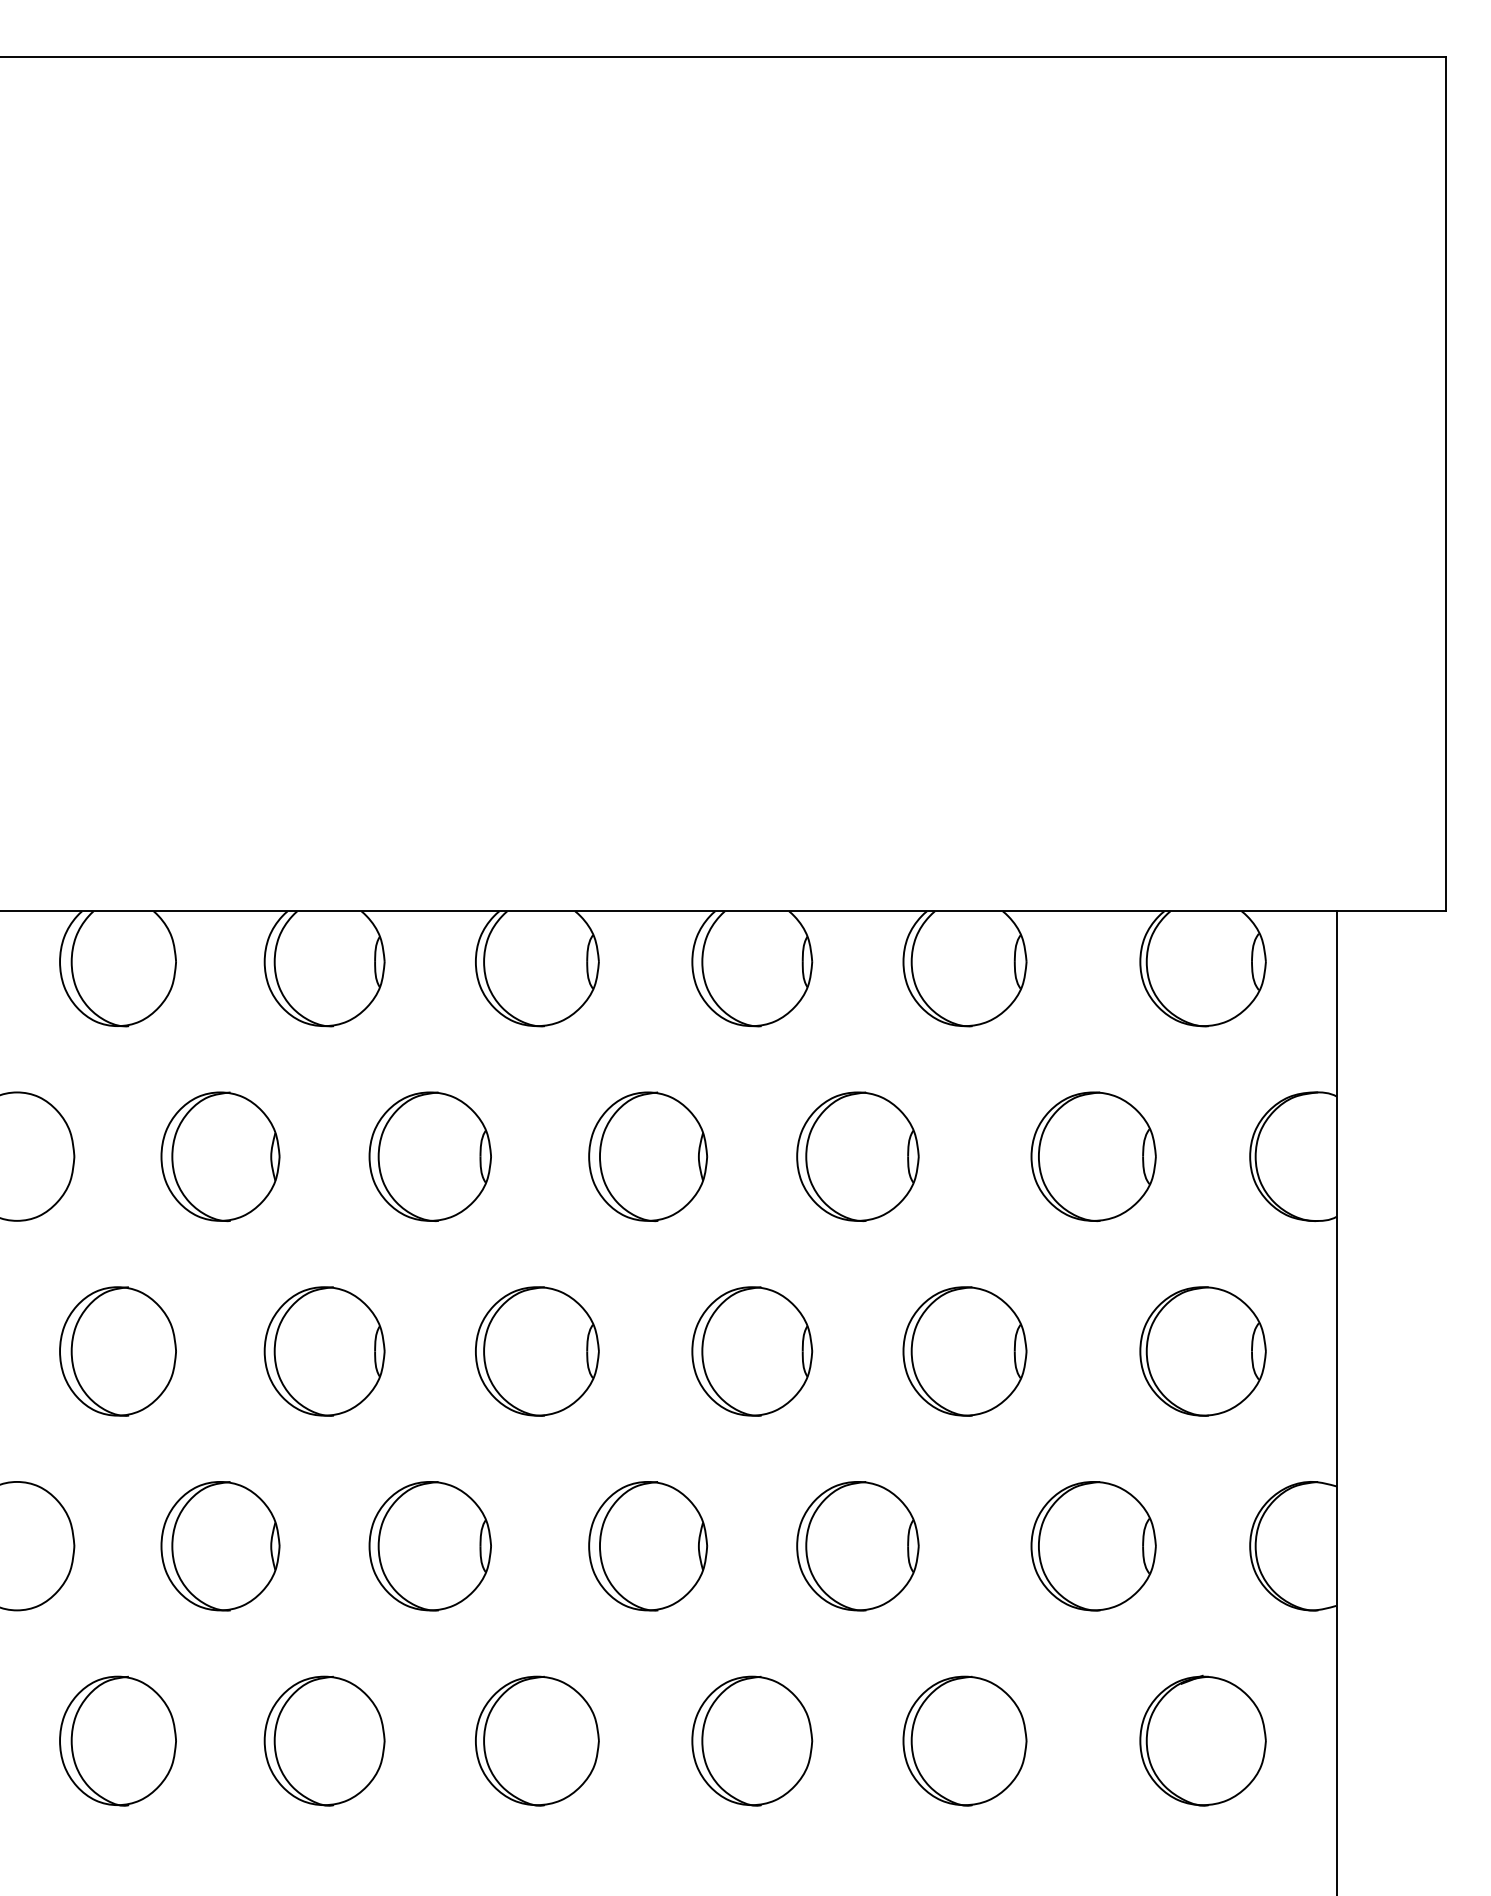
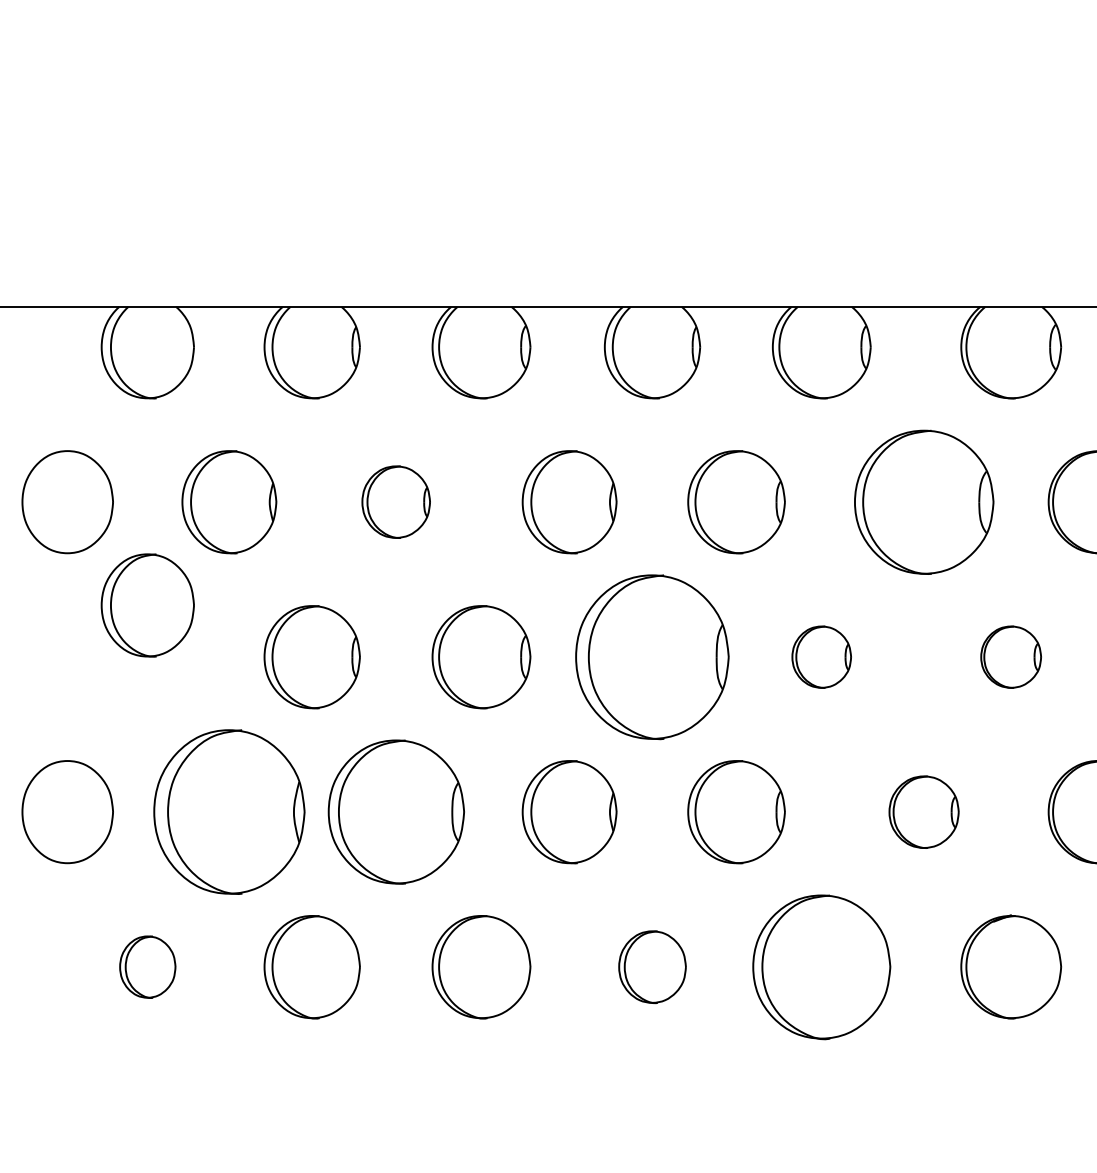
part: (429, 1156) -> (395, 502), size x0.7
part: (1093, 1156) -> (924, 502), size x1.4
part: (117, 1351) -> (147, 605), moved
part: (752, 1351) -> (652, 657), size x1.6
part: (964, 1351) -> (821, 657), size x0.6
part: (1202, 1351) -> (1010, 657), size x0.6
part: (220, 1546) -> (229, 812), size x1.6
part: (429, 1546) -> (395, 812), size x1.4
part: (1093, 1546) -> (924, 812), size x0.7
part: (117, 1740) -> (147, 966), size x0.6
part: (752, 1740) -> (652, 966), size x0.7
part: (964, 1740) -> (821, 966), size x1.4

